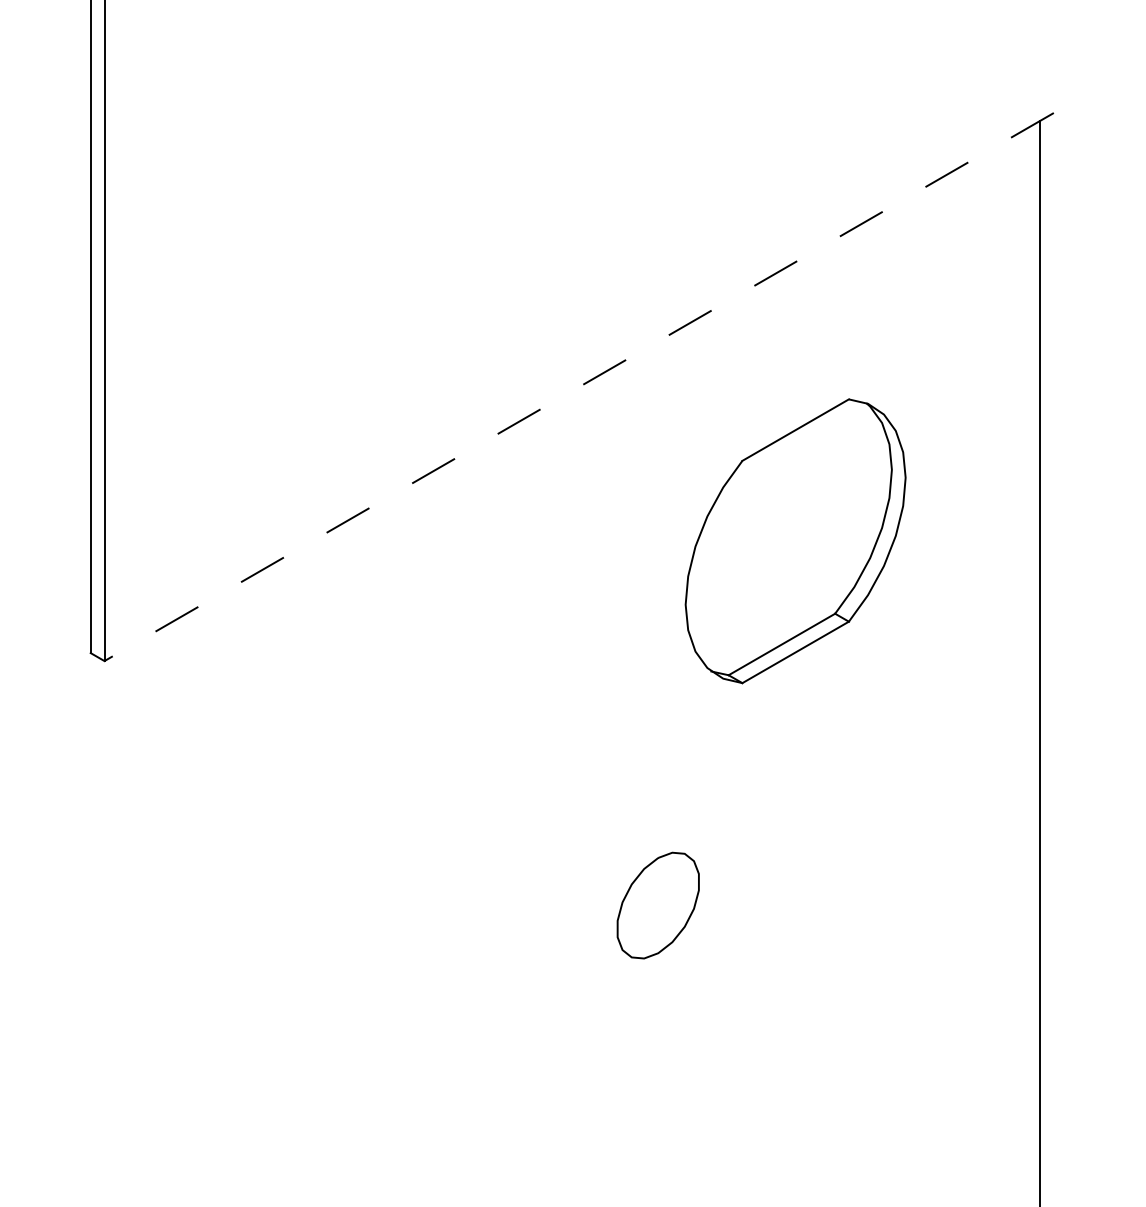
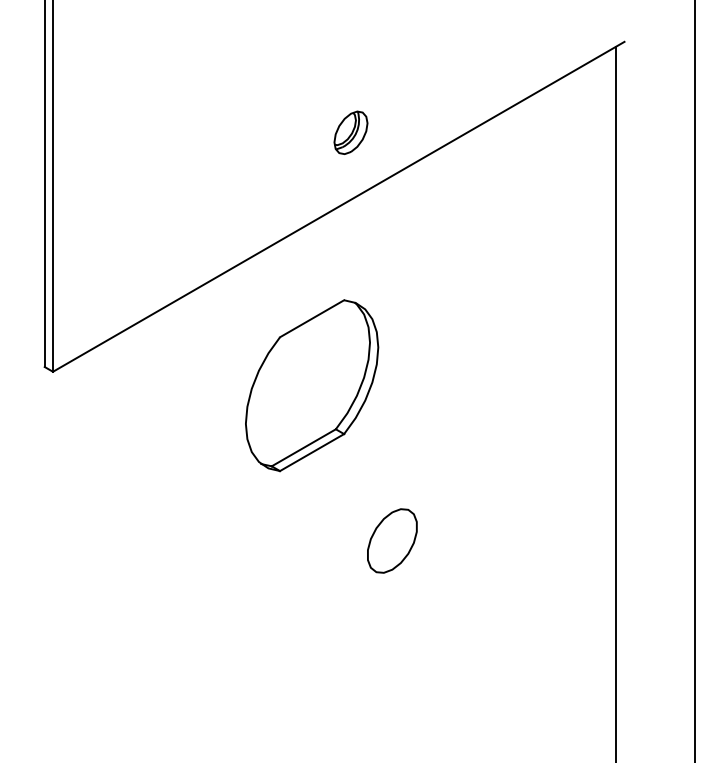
part: (598, 263) -> (350, 132), added
line: (578, 386) -> (338, 206), dashed -> solid
part: (796, 540) -> (312, 385), moved
part: (658, 904) -> (392, 540), moved

